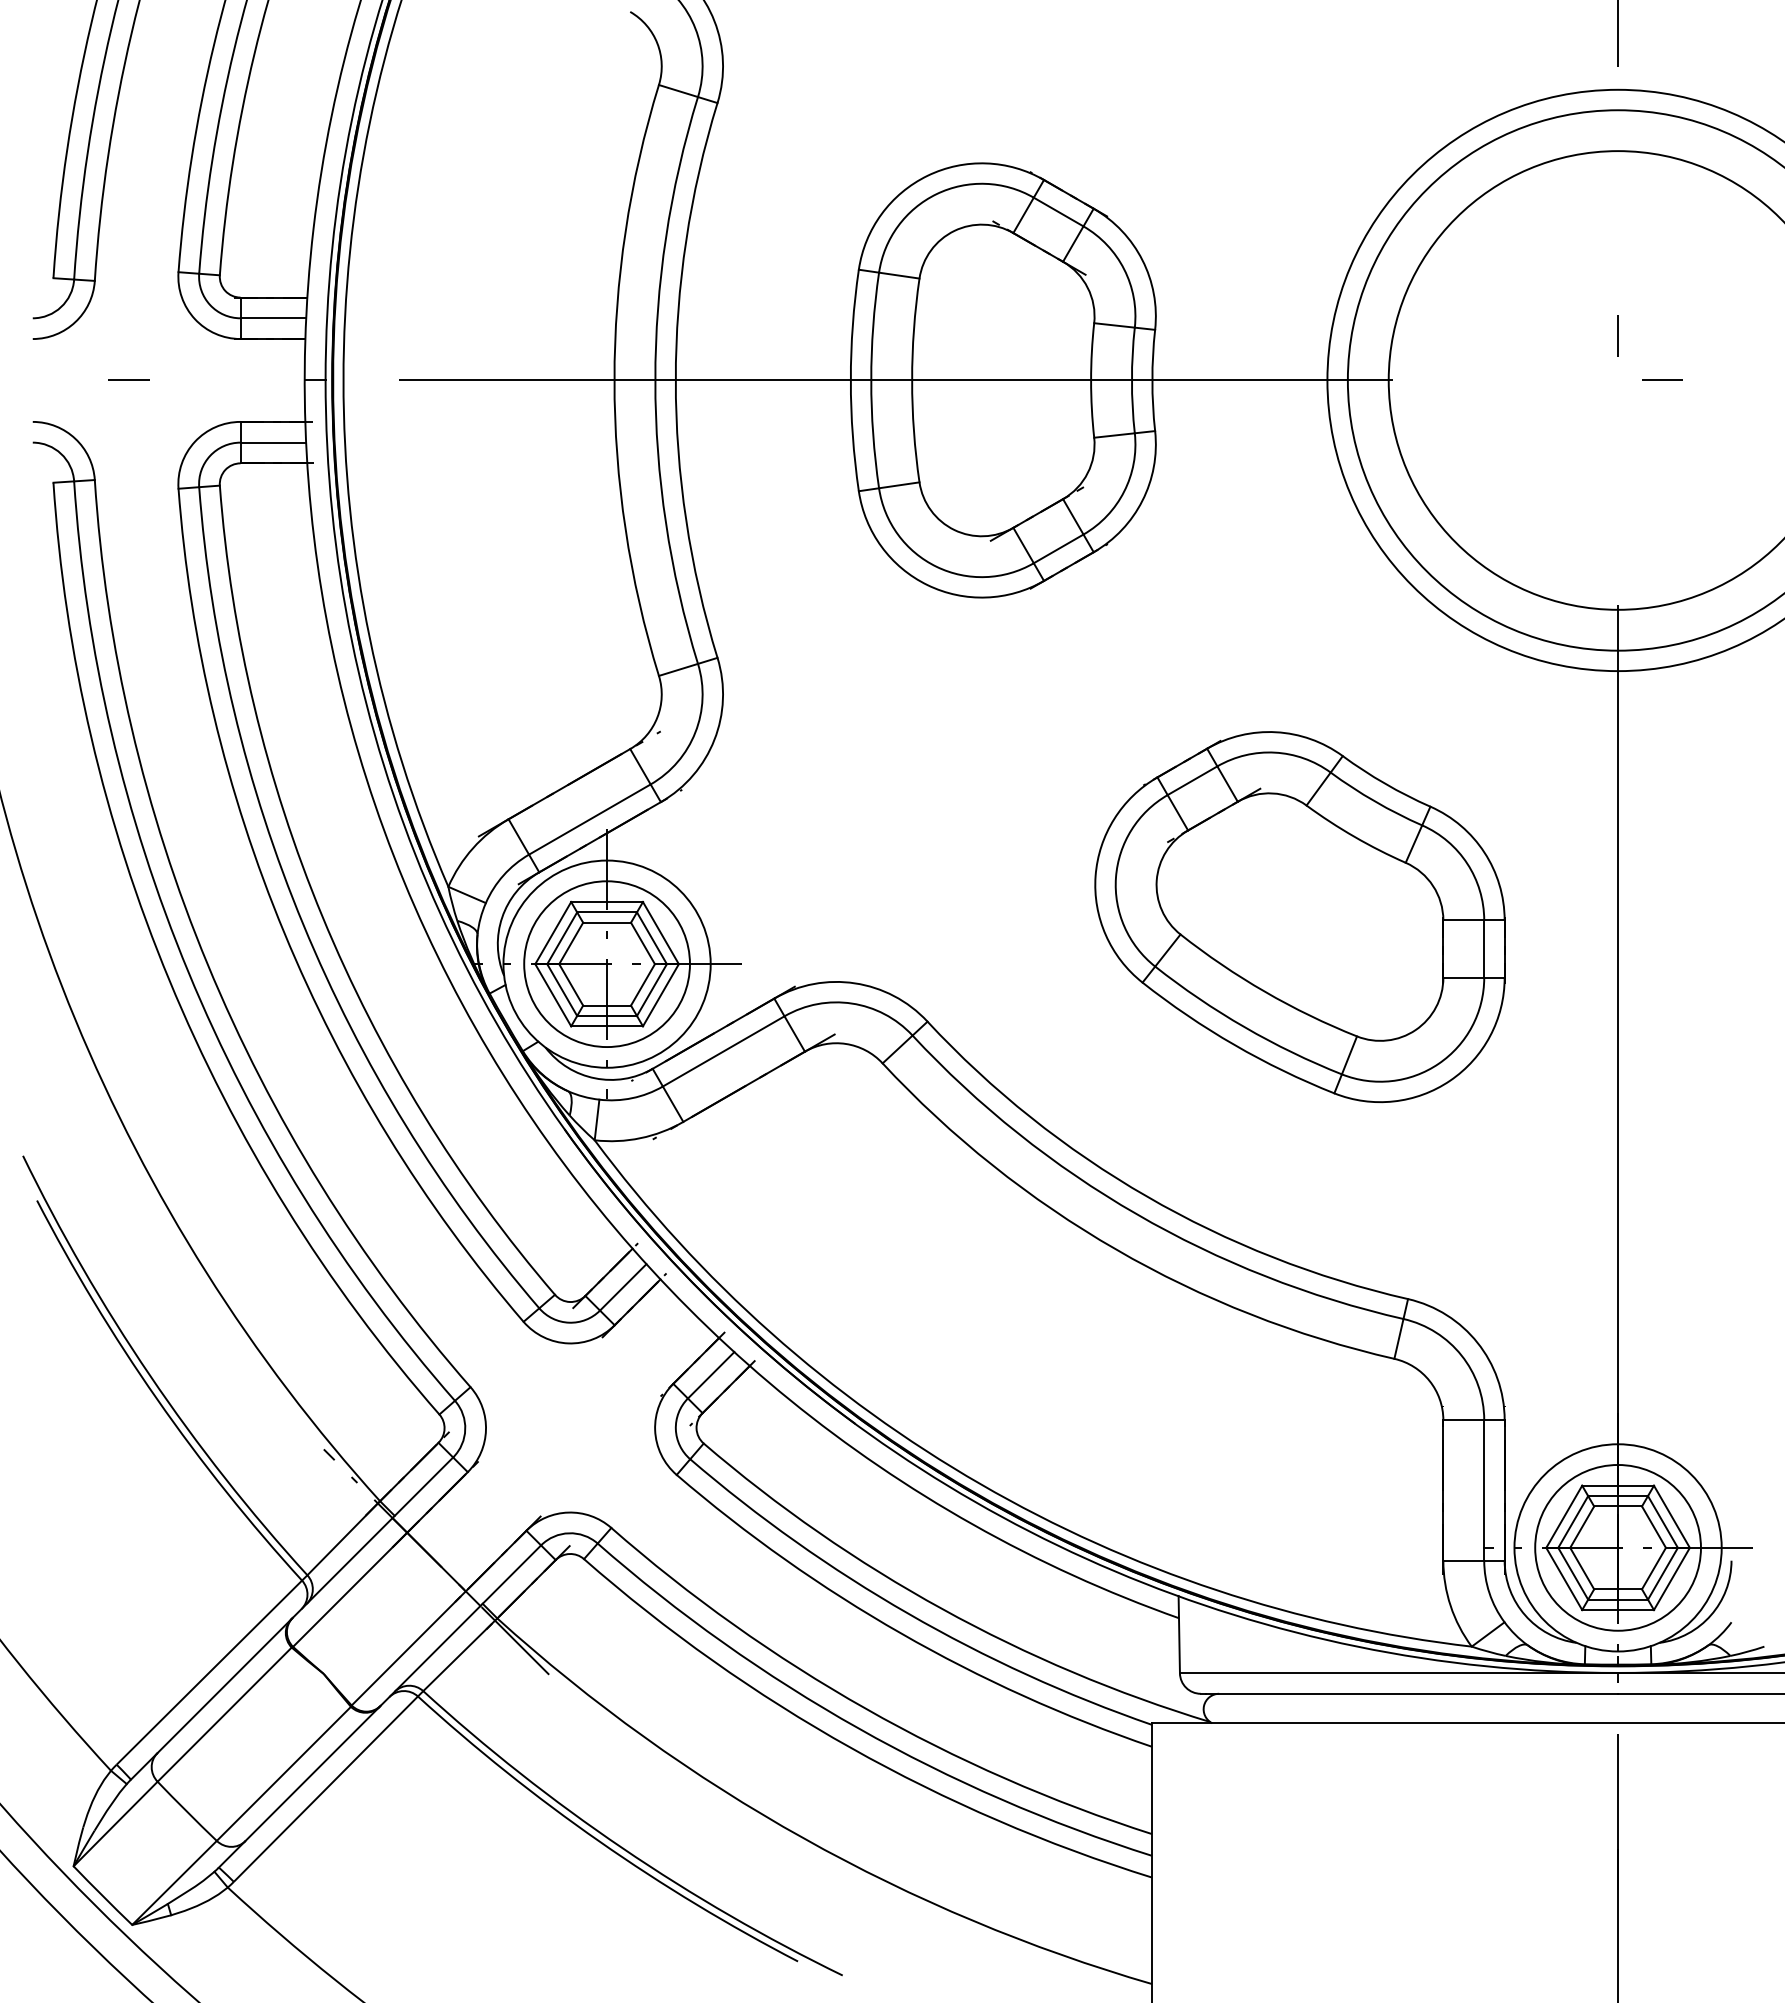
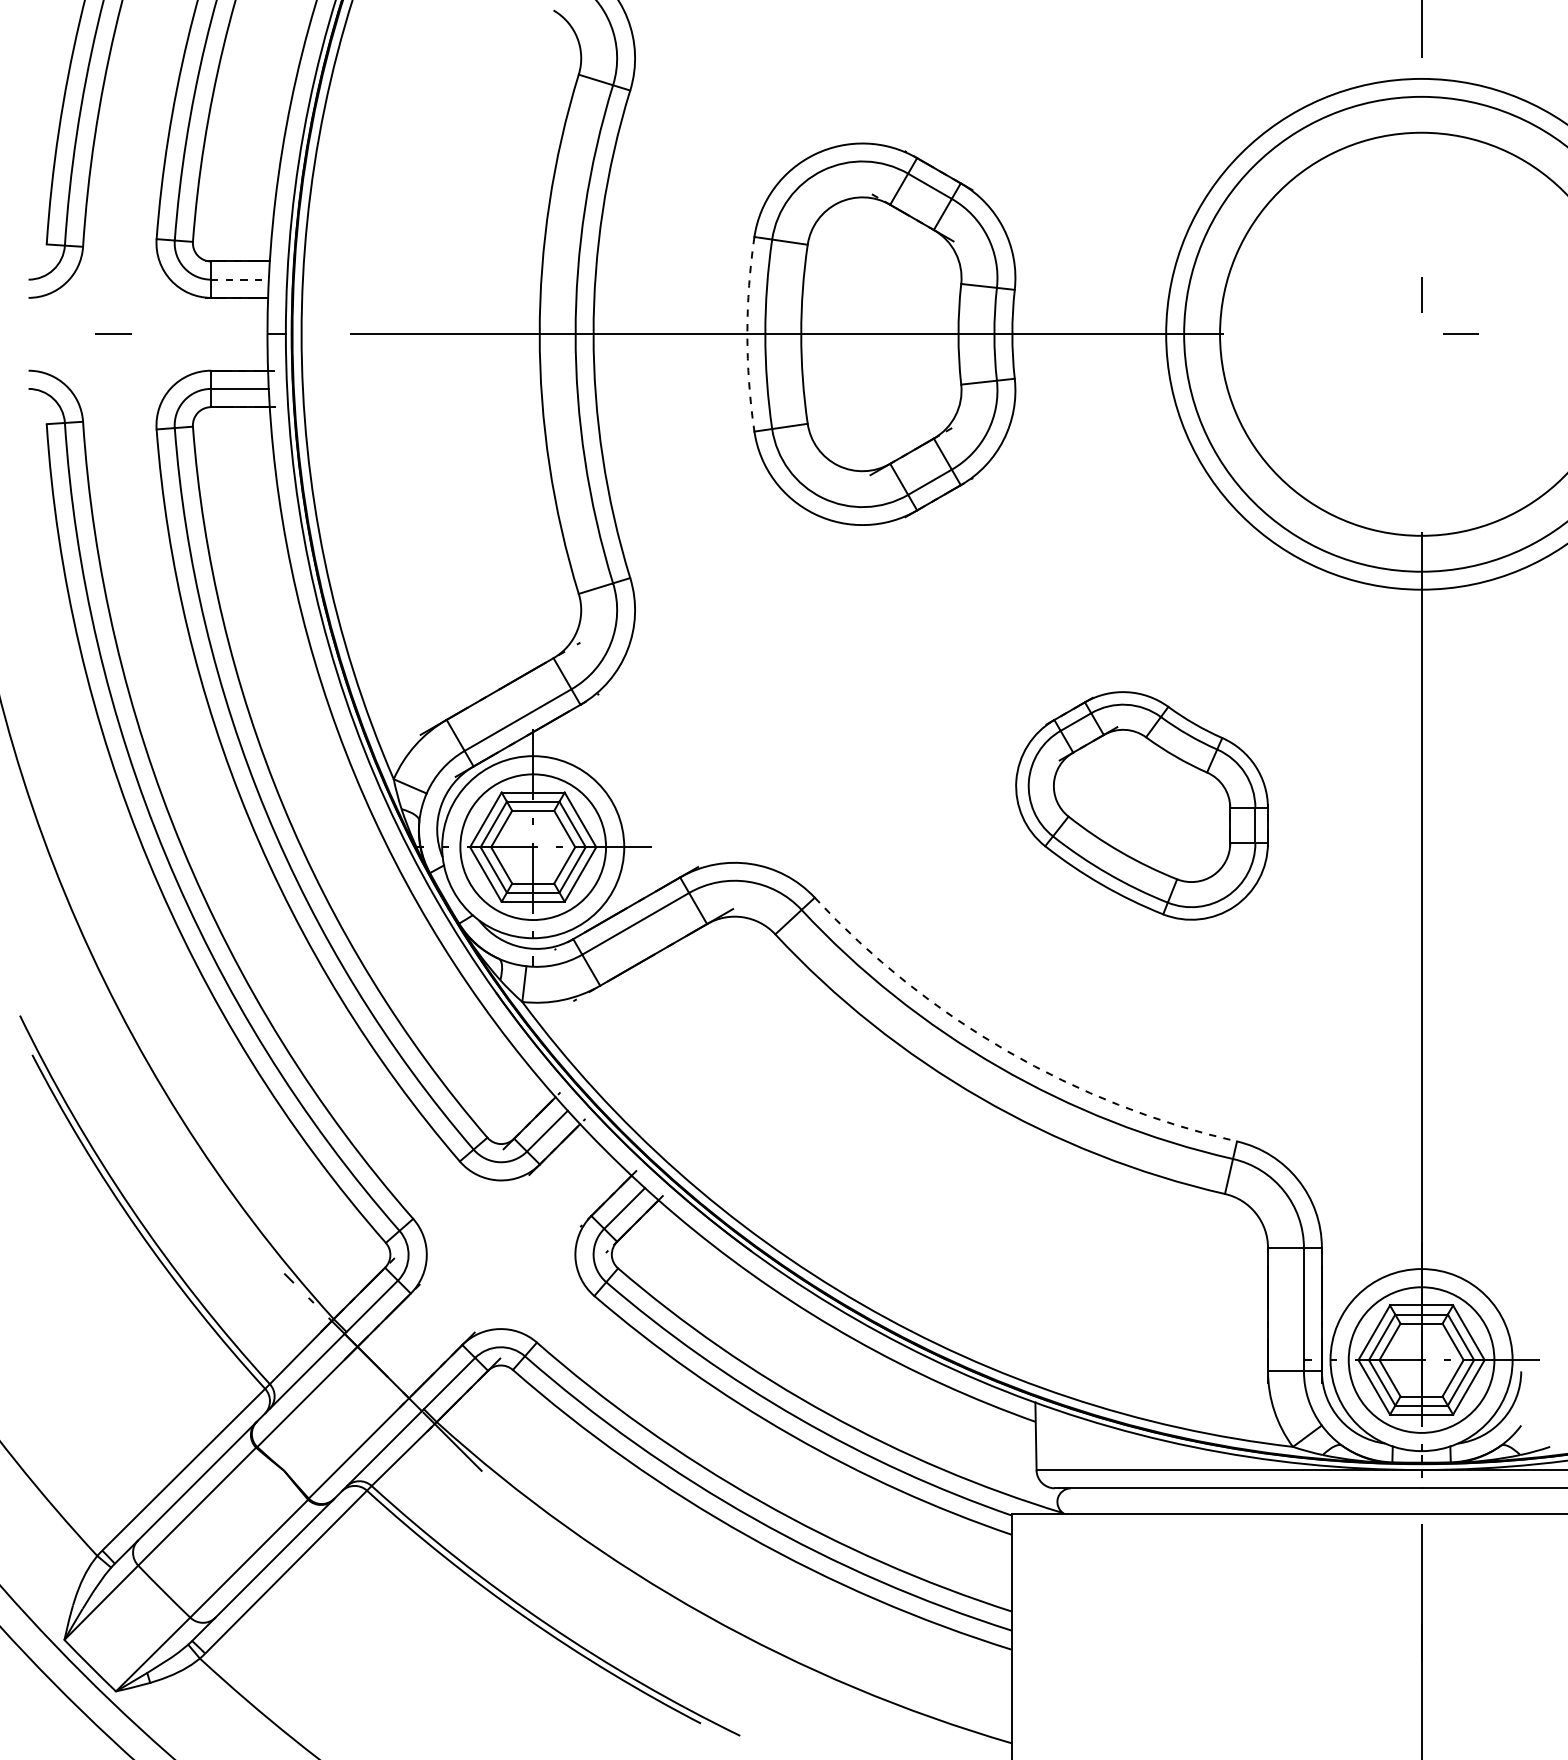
line: (273, 318) -> (240, 279), solid -> dashed
arc: (850, 380) -> (747, 334), solid -> dashed
part: (1299, 917) -> (1141, 806), size x0.7
arc: (1146, 1196) -> (1007, 1051), solid -> dashed

